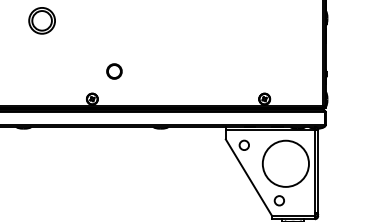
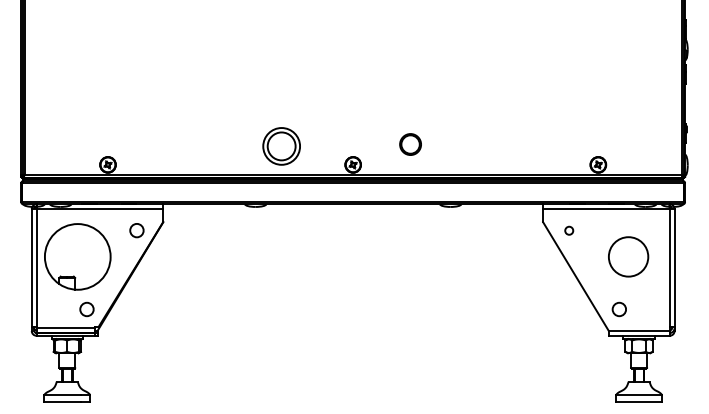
part: (42, 20) -> (281, 146), moved
circle: (114, 71) -> (410, 144), moved
circle: (243, 145) -> (568, 230), size x0.6
circle: (285, 163) -> (628, 256), size x0.6

